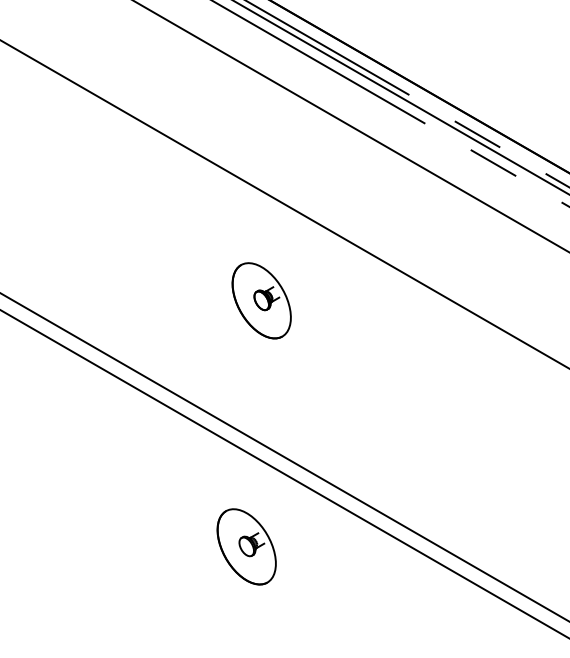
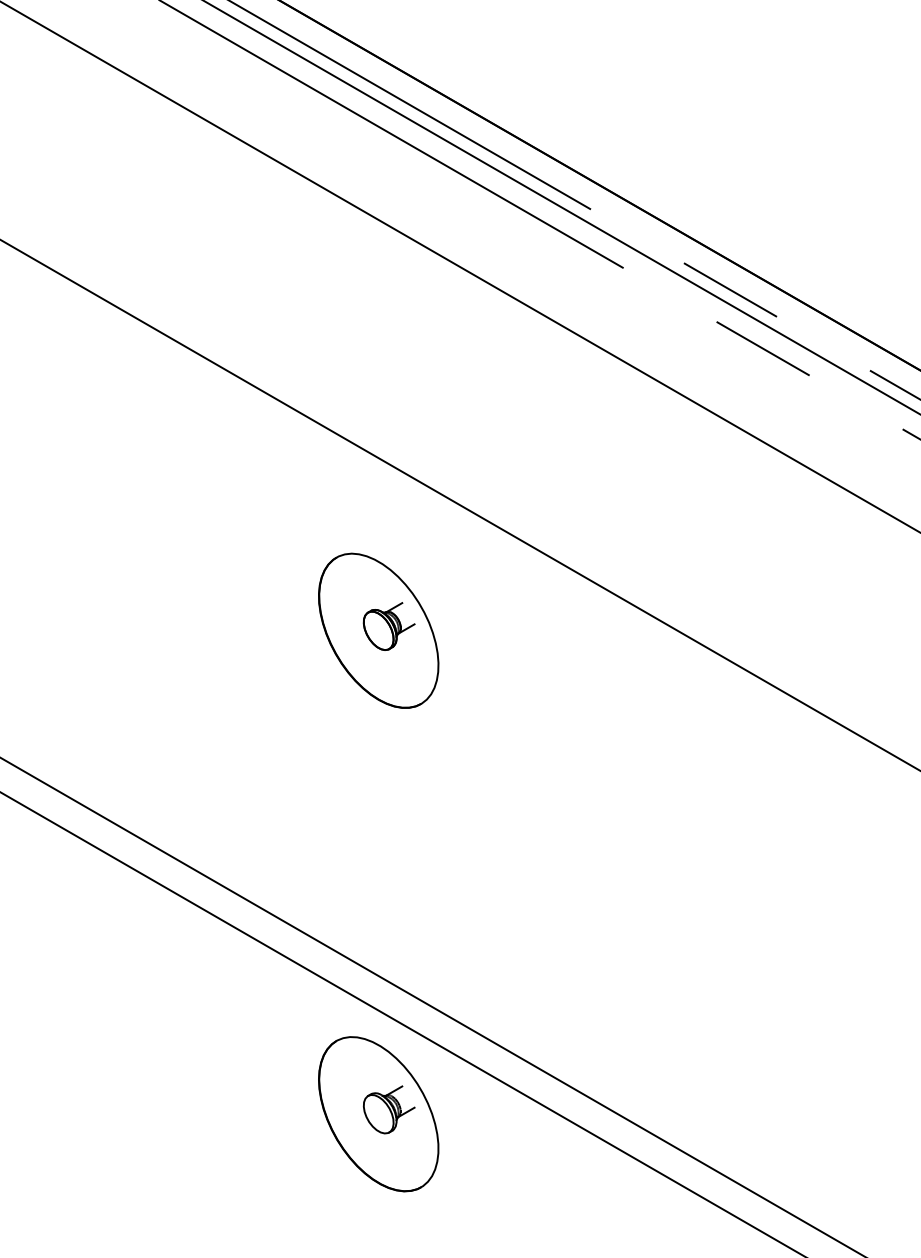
part: (261, 300) -> (378, 630), moved
part: (246, 546) -> (378, 1113), moved

